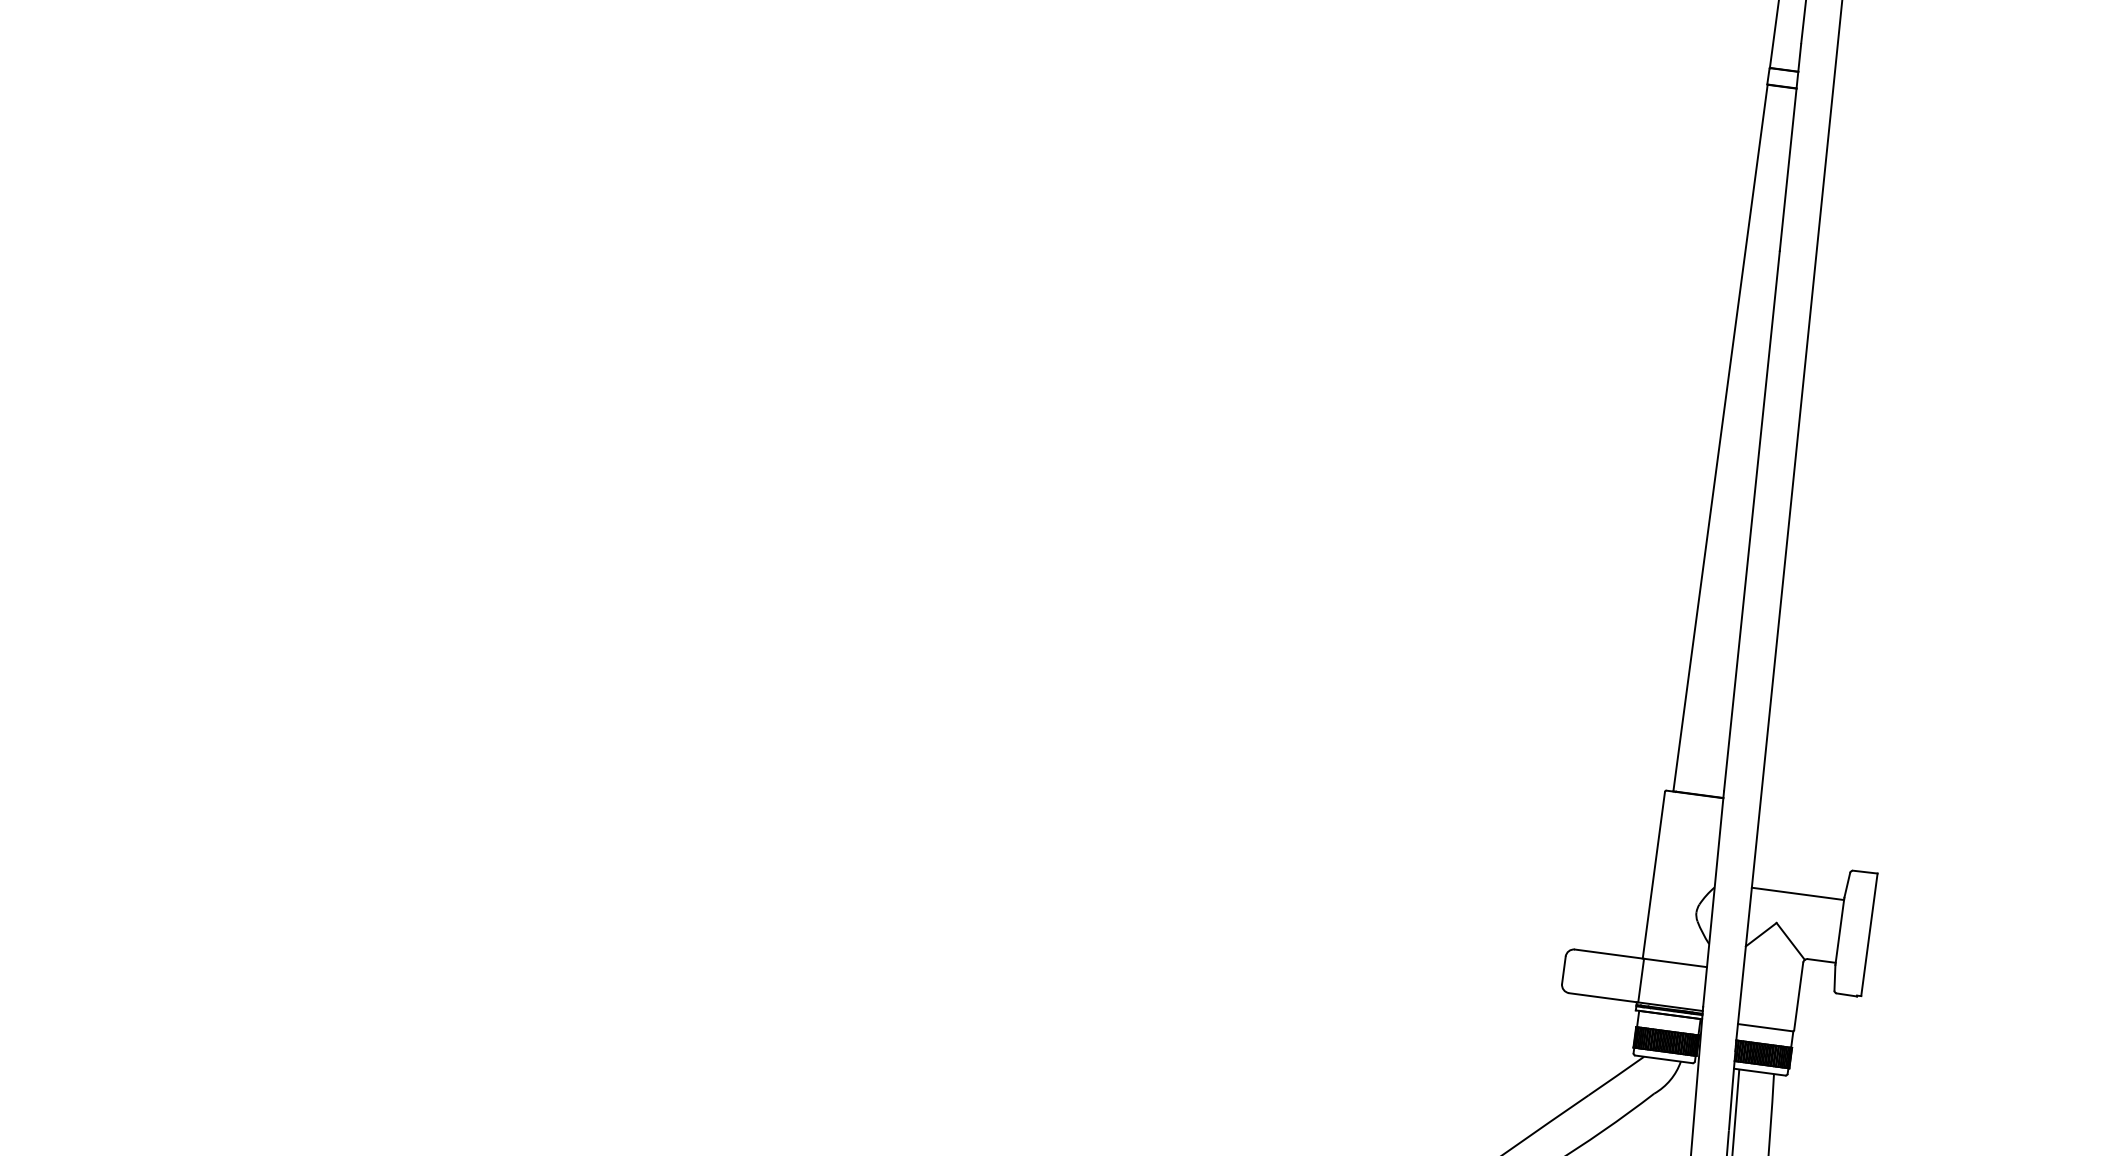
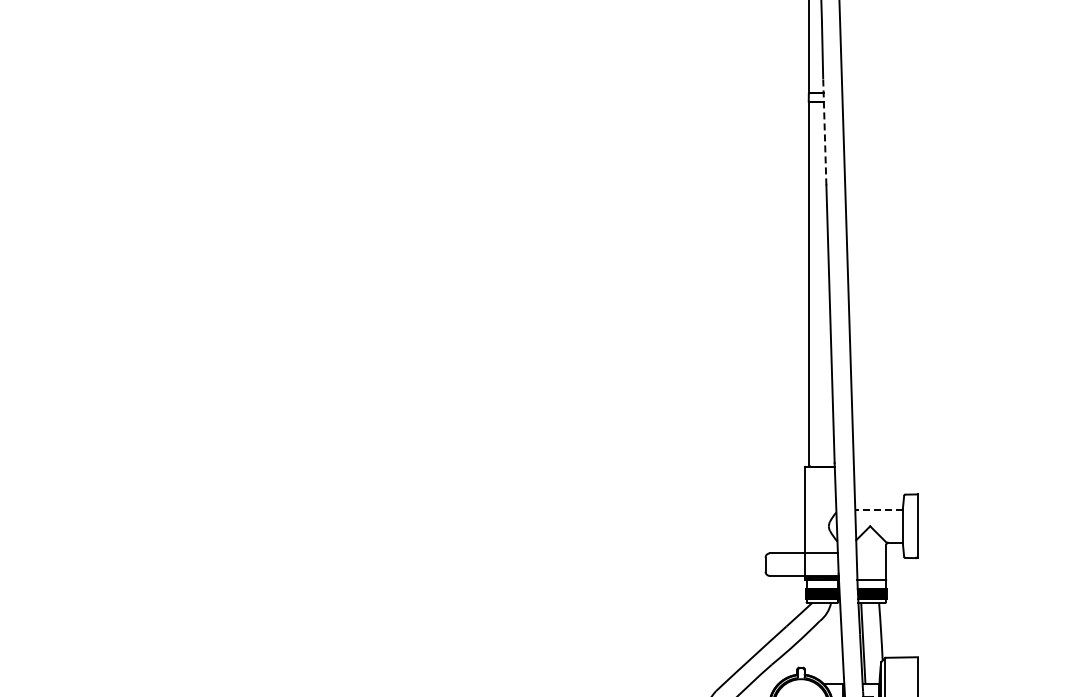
line: (1790, 146) -> (824, 131), solid -> dashed
line: (1798, 894) -> (879, 510), solid -> dashed

